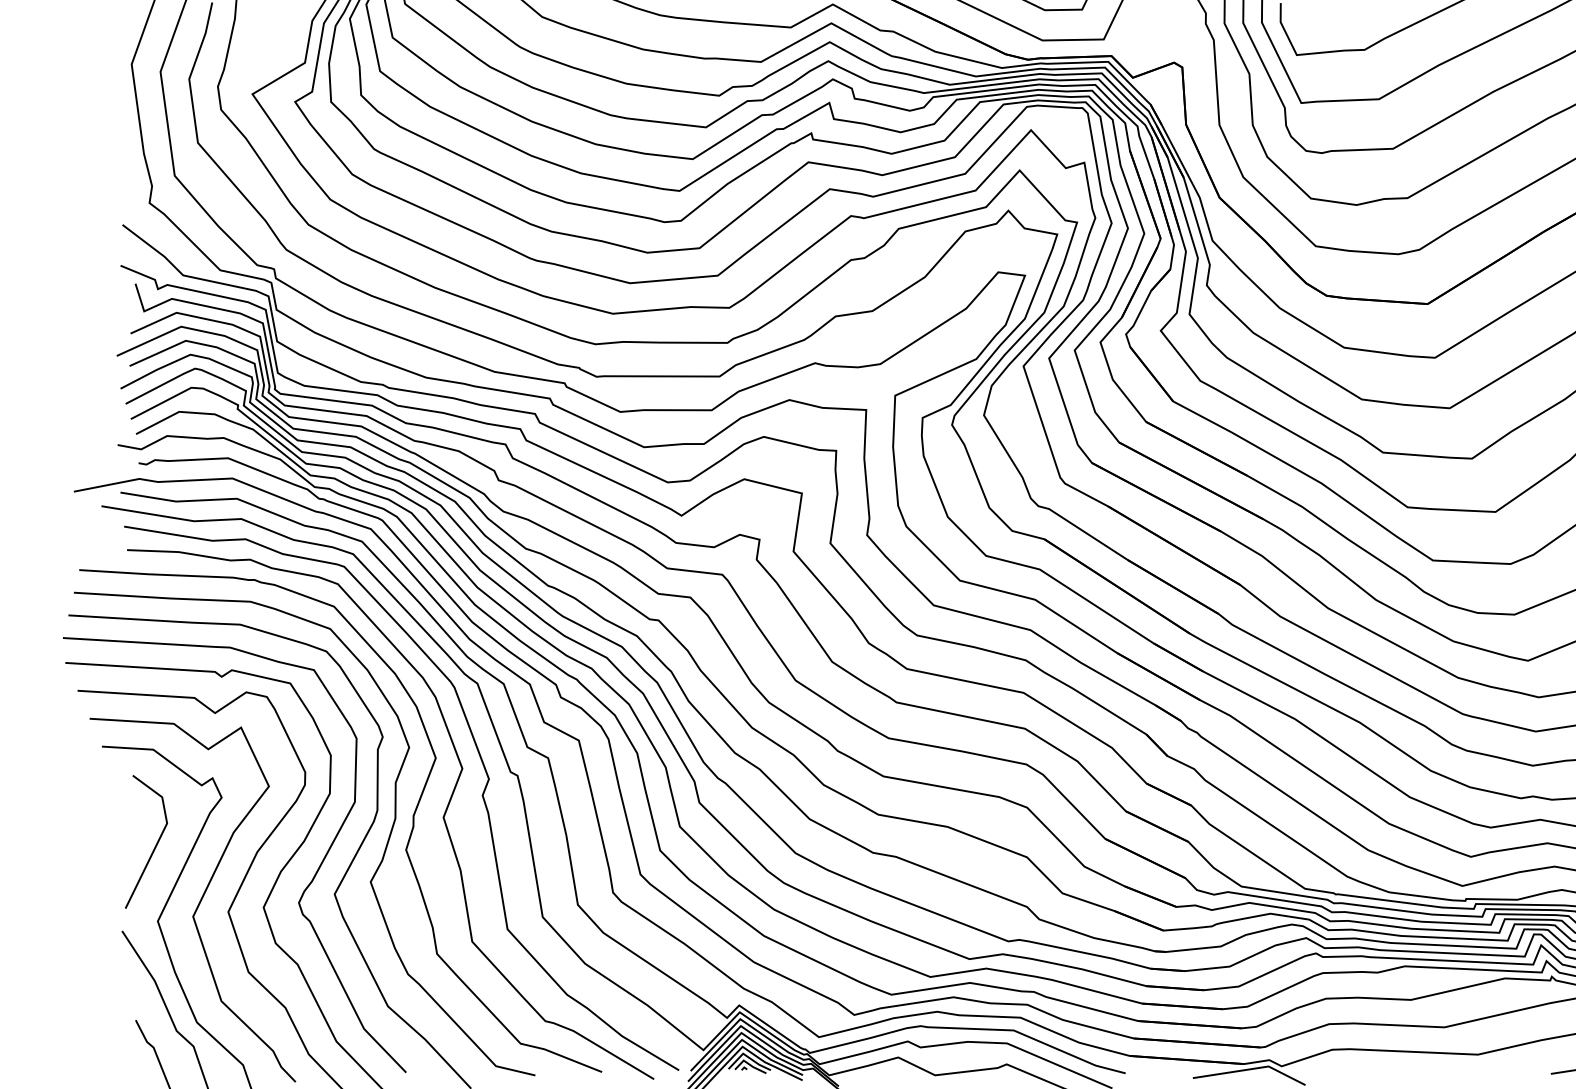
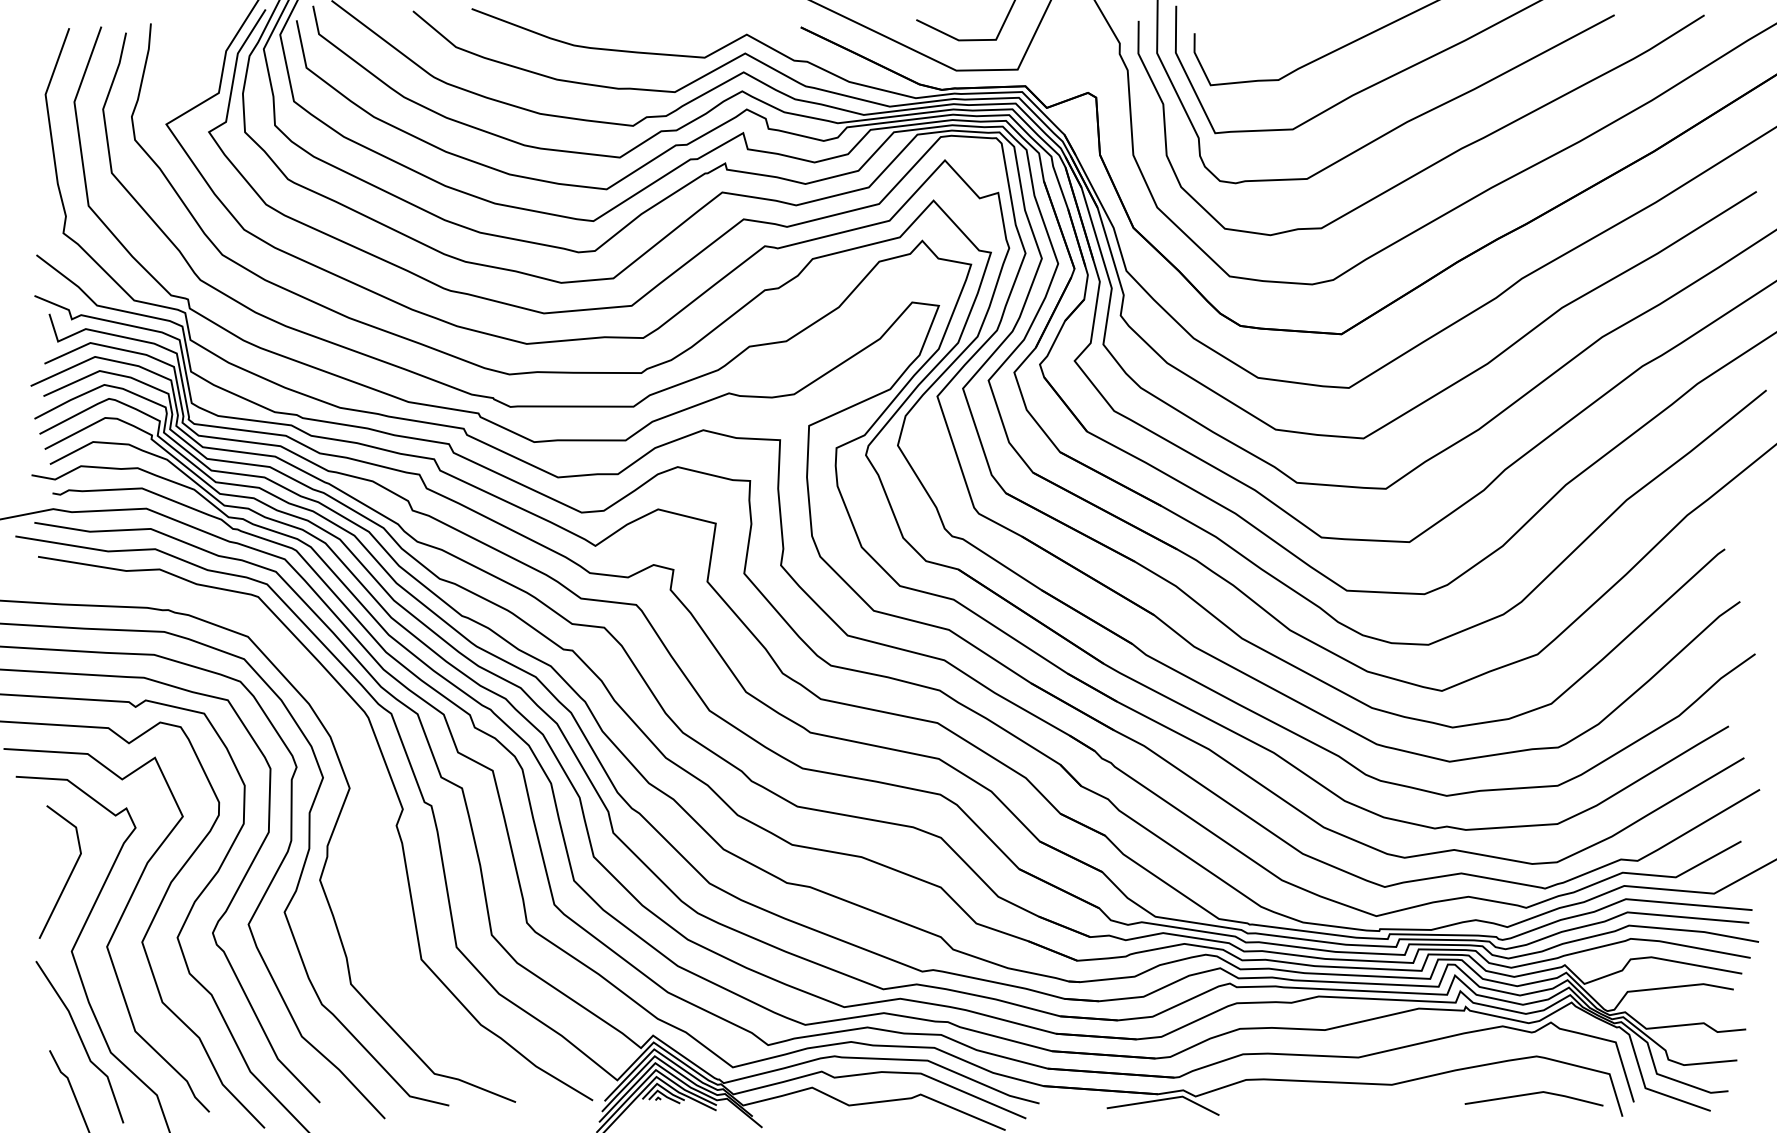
curve: (442, 816) -> (356, 846), removed

